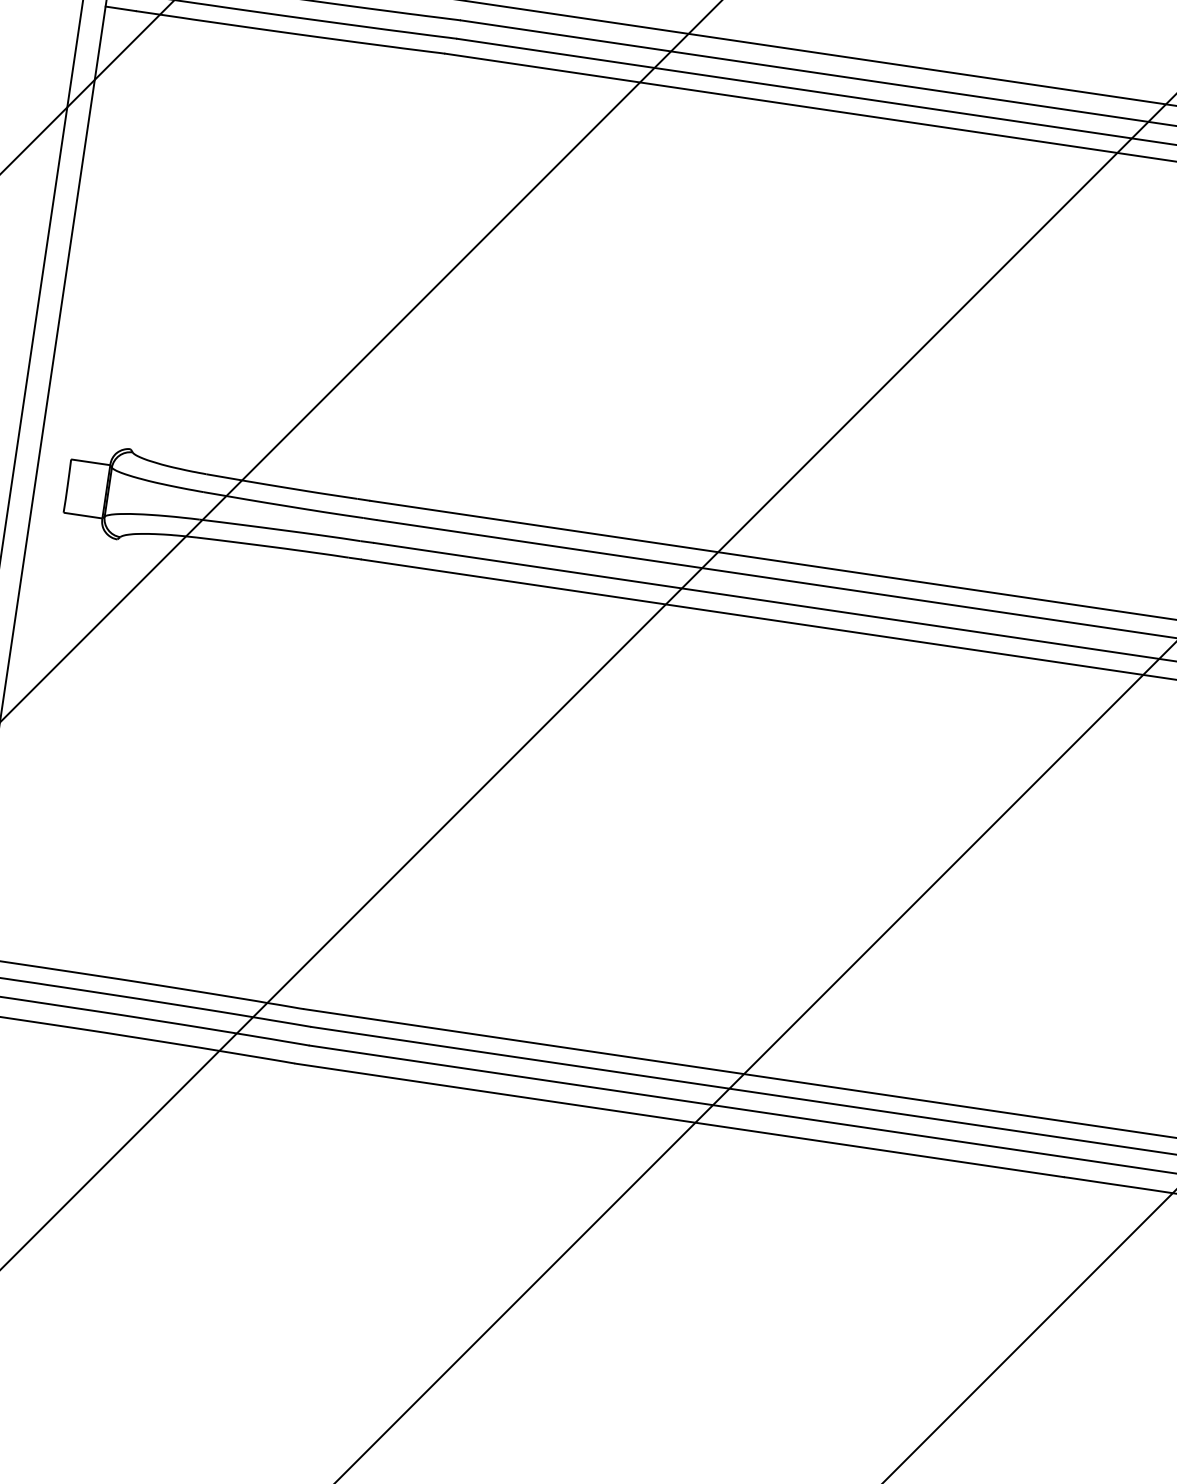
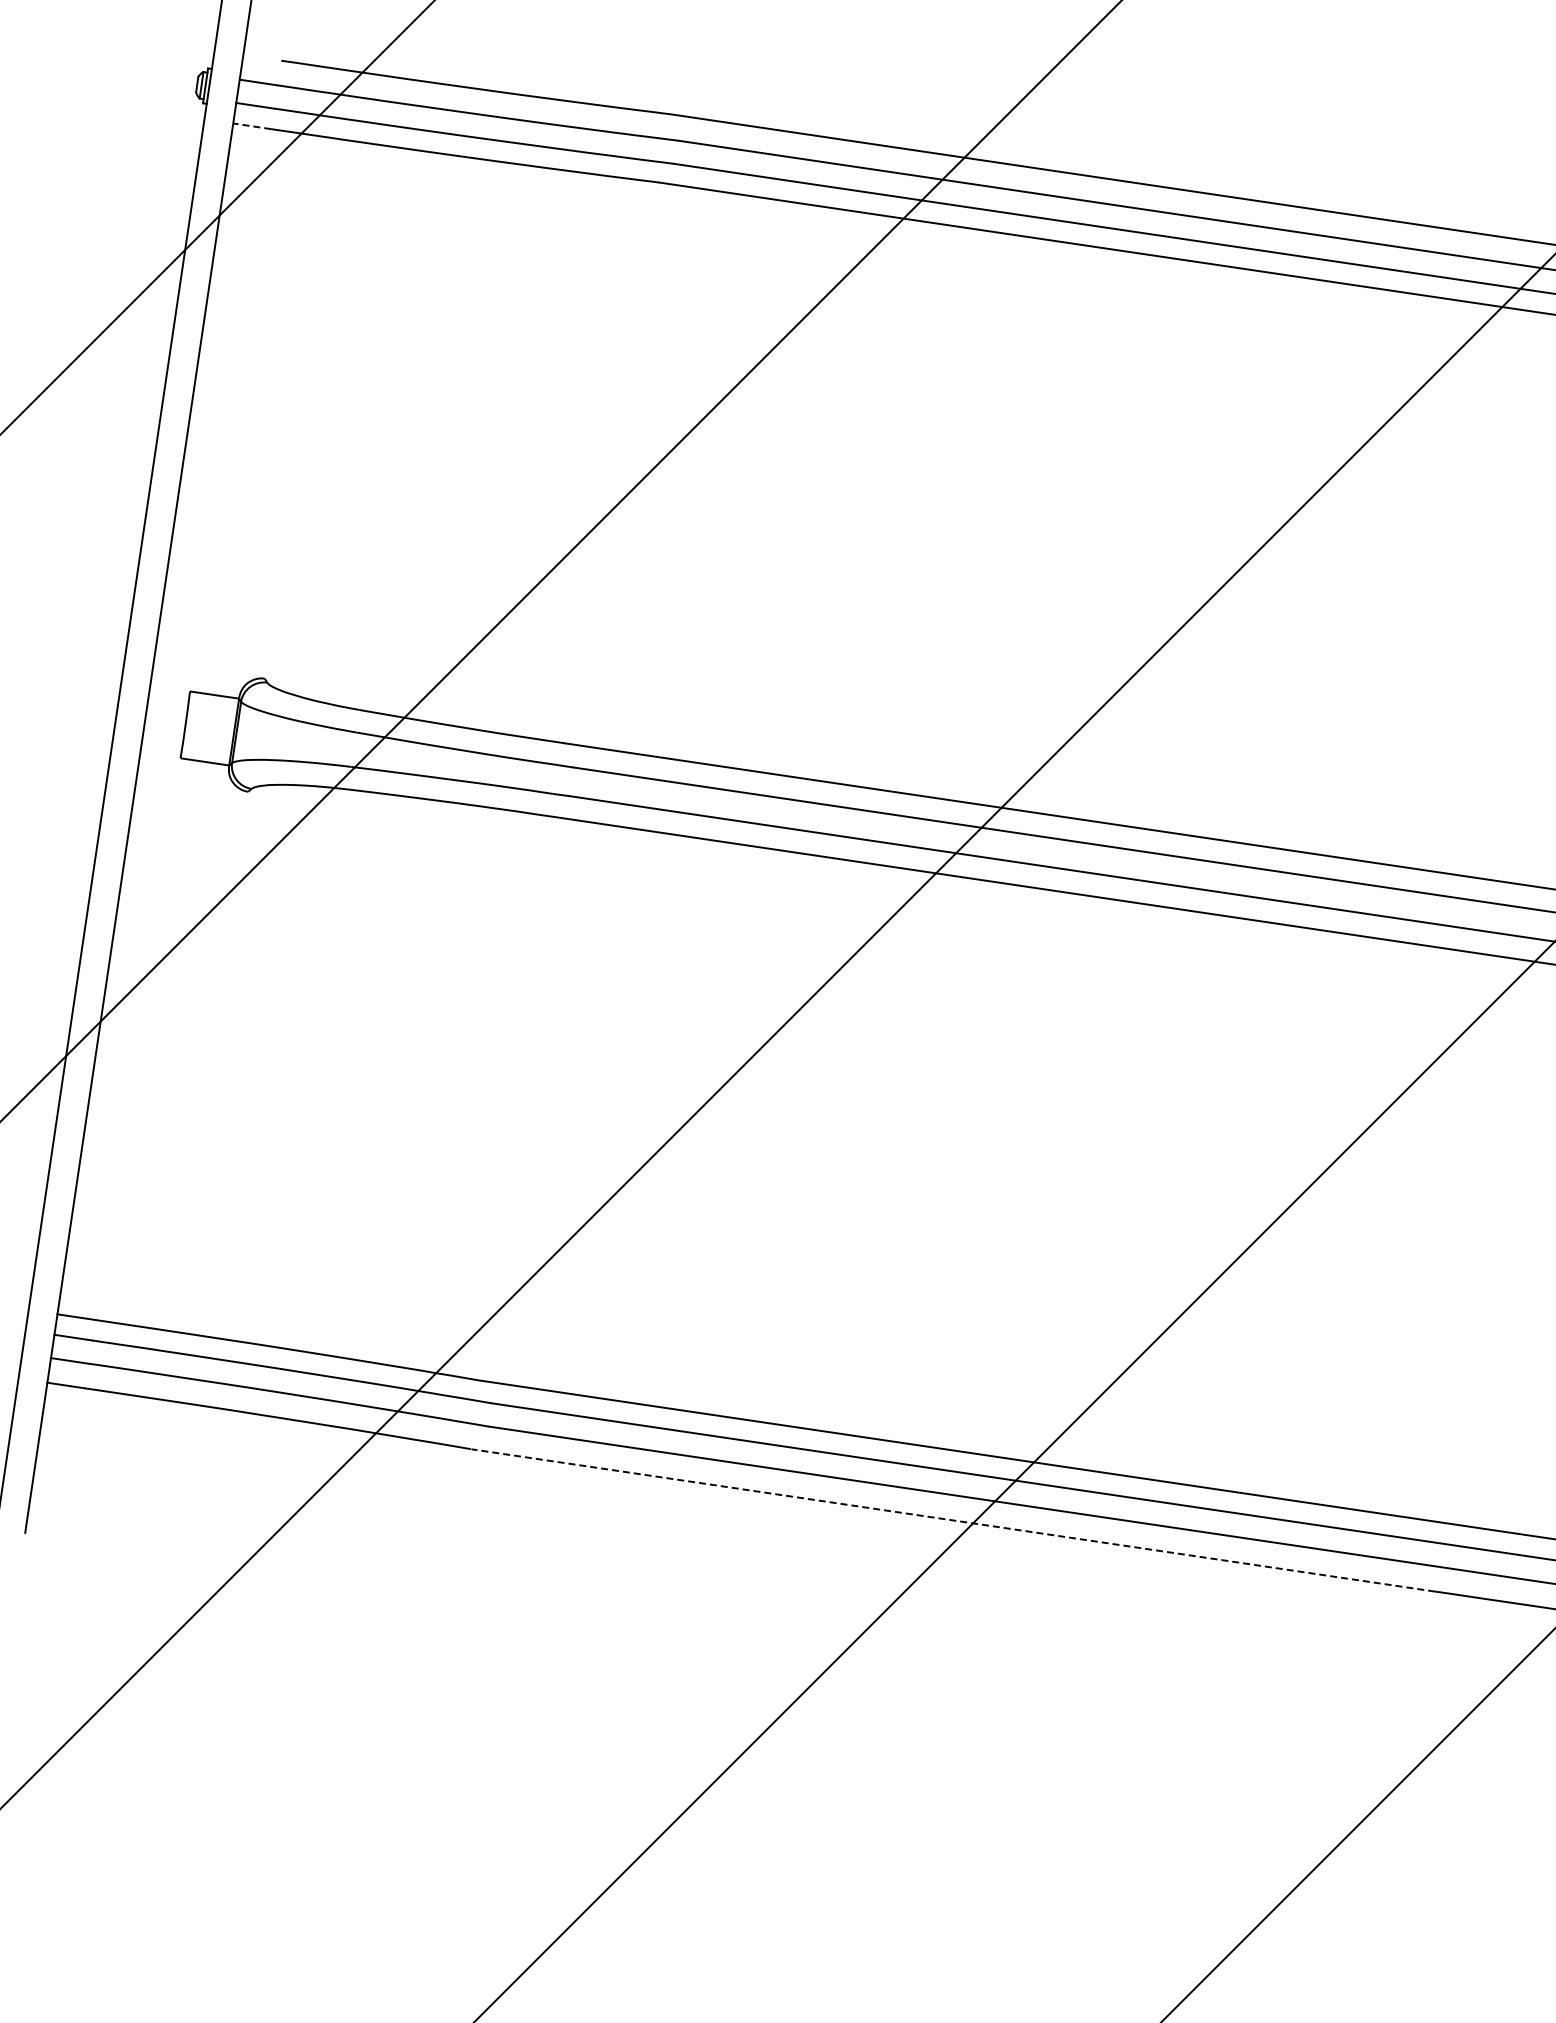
line: (120, 9) -> (251, 126), solid -> dashed
line: (679, 1120) -> (952, 1520), solid -> dashed

